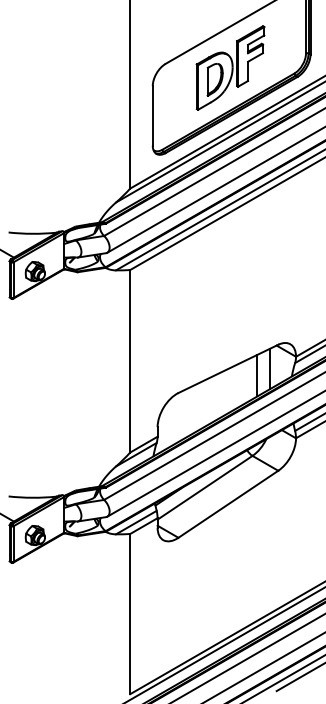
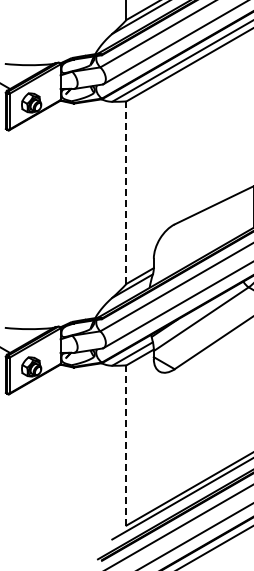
line: (130, 360) -> (126, 191), solid -> dashed
line: (130, 613) -> (126, 444), solid -> dashed

